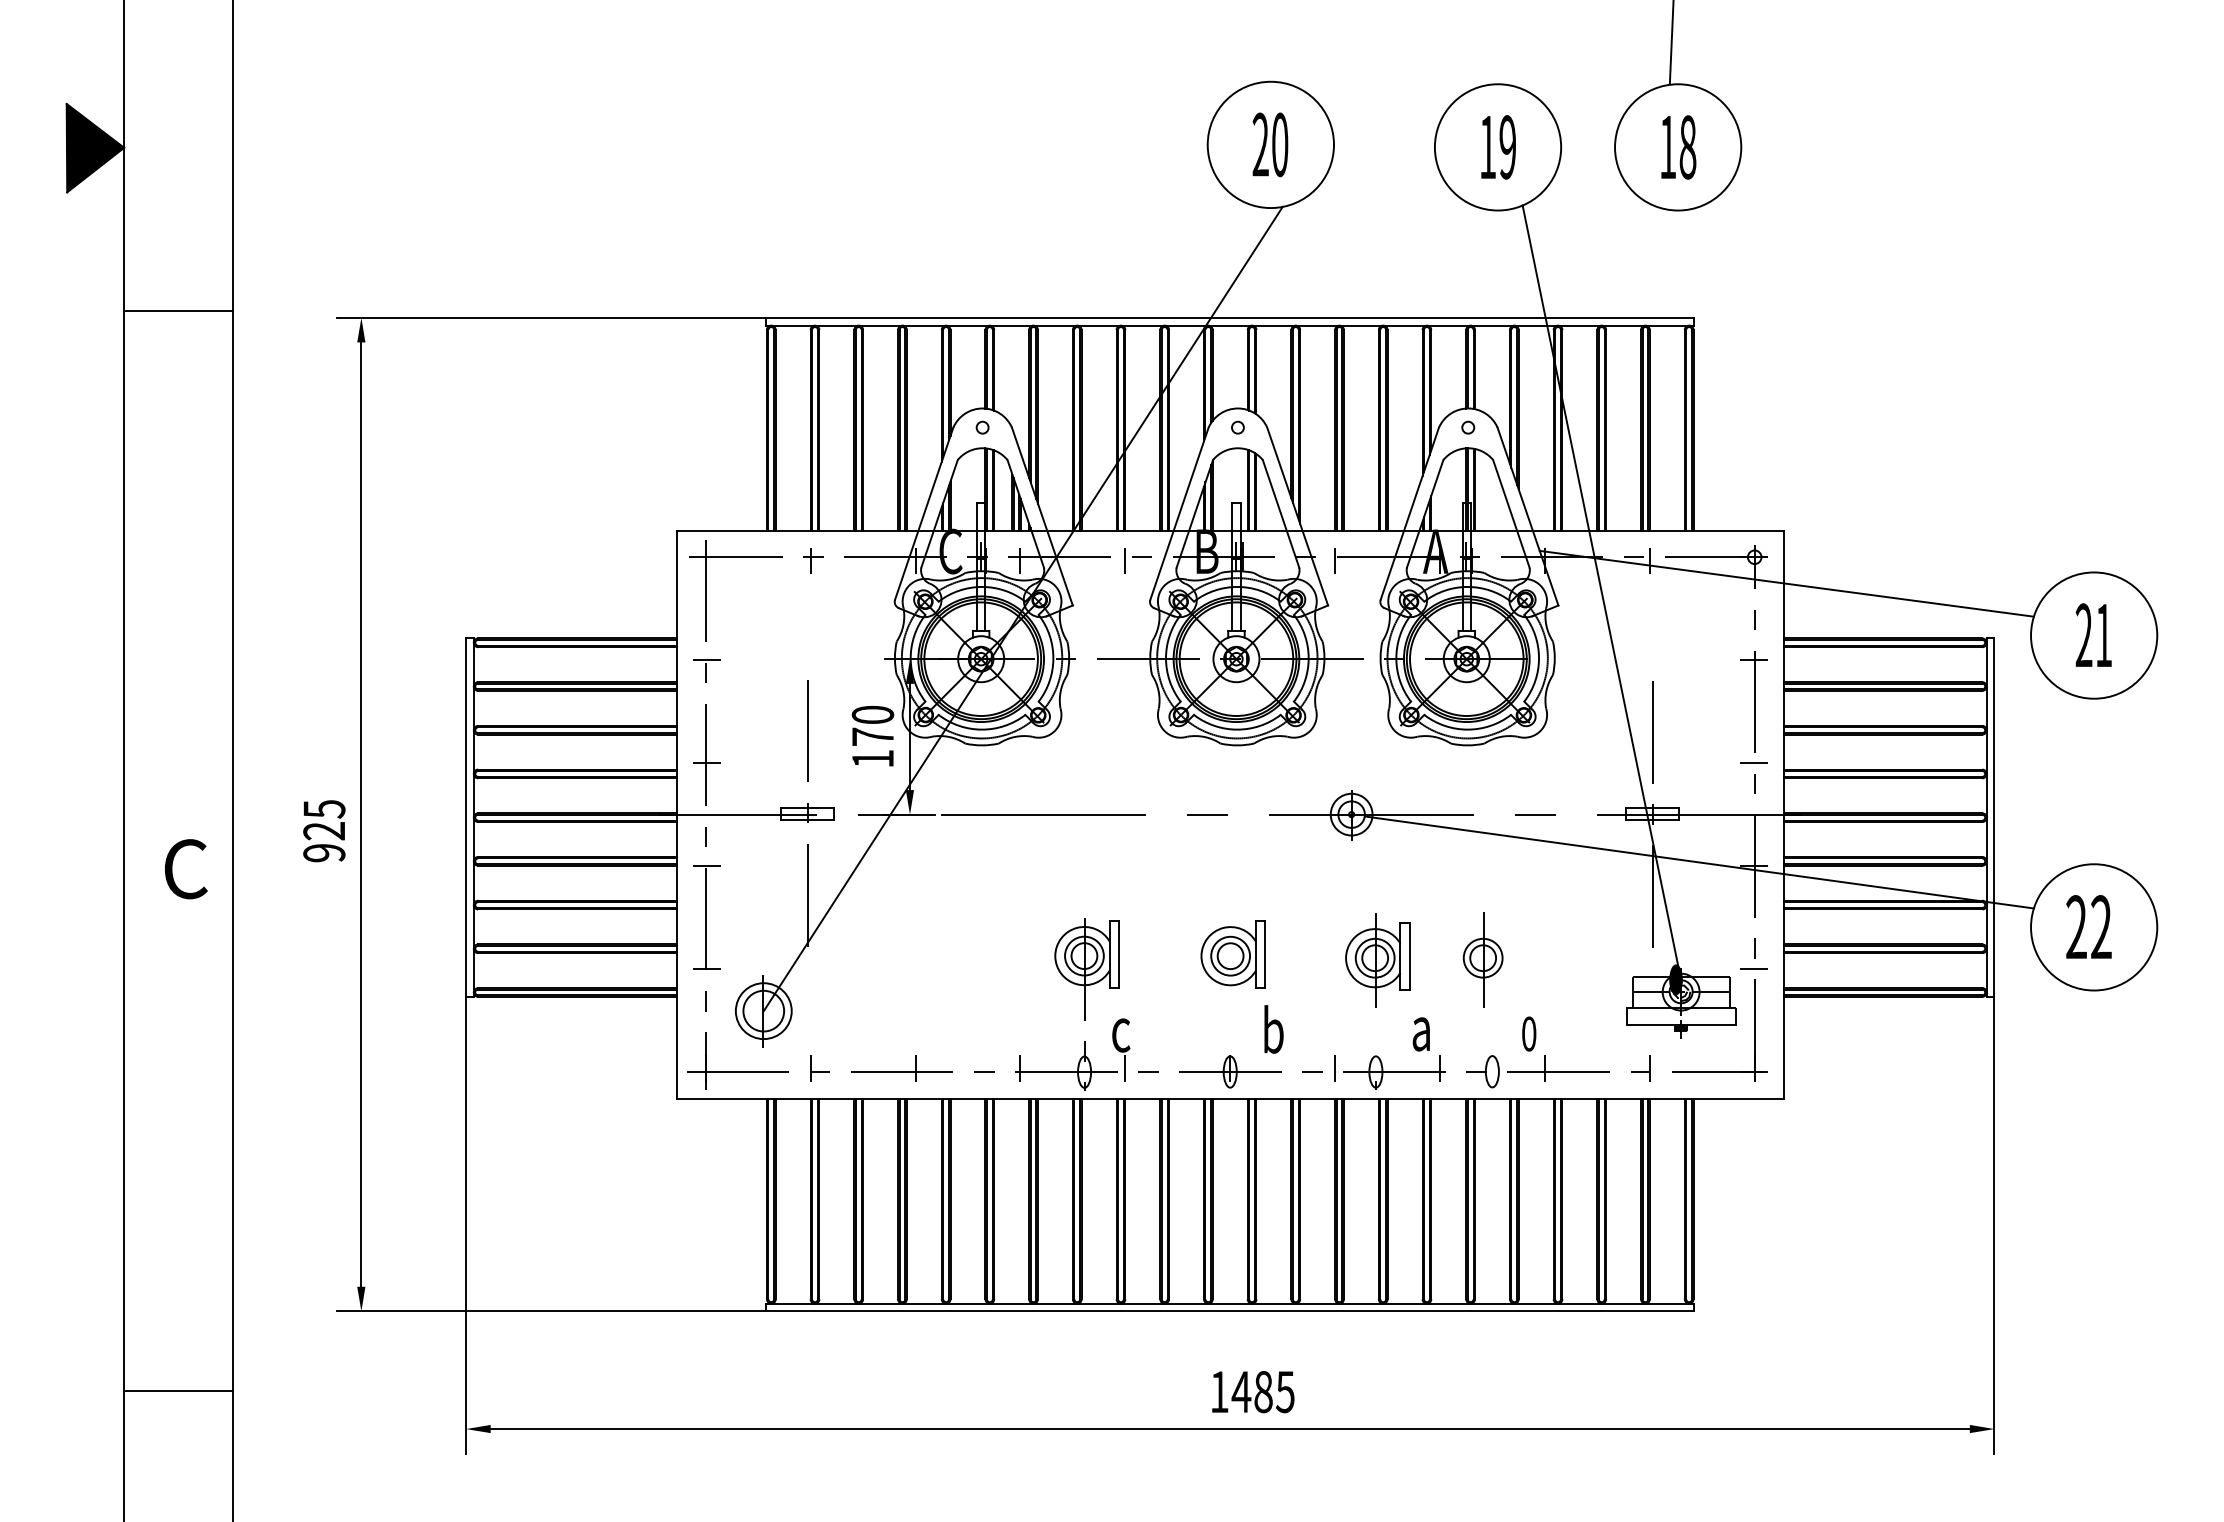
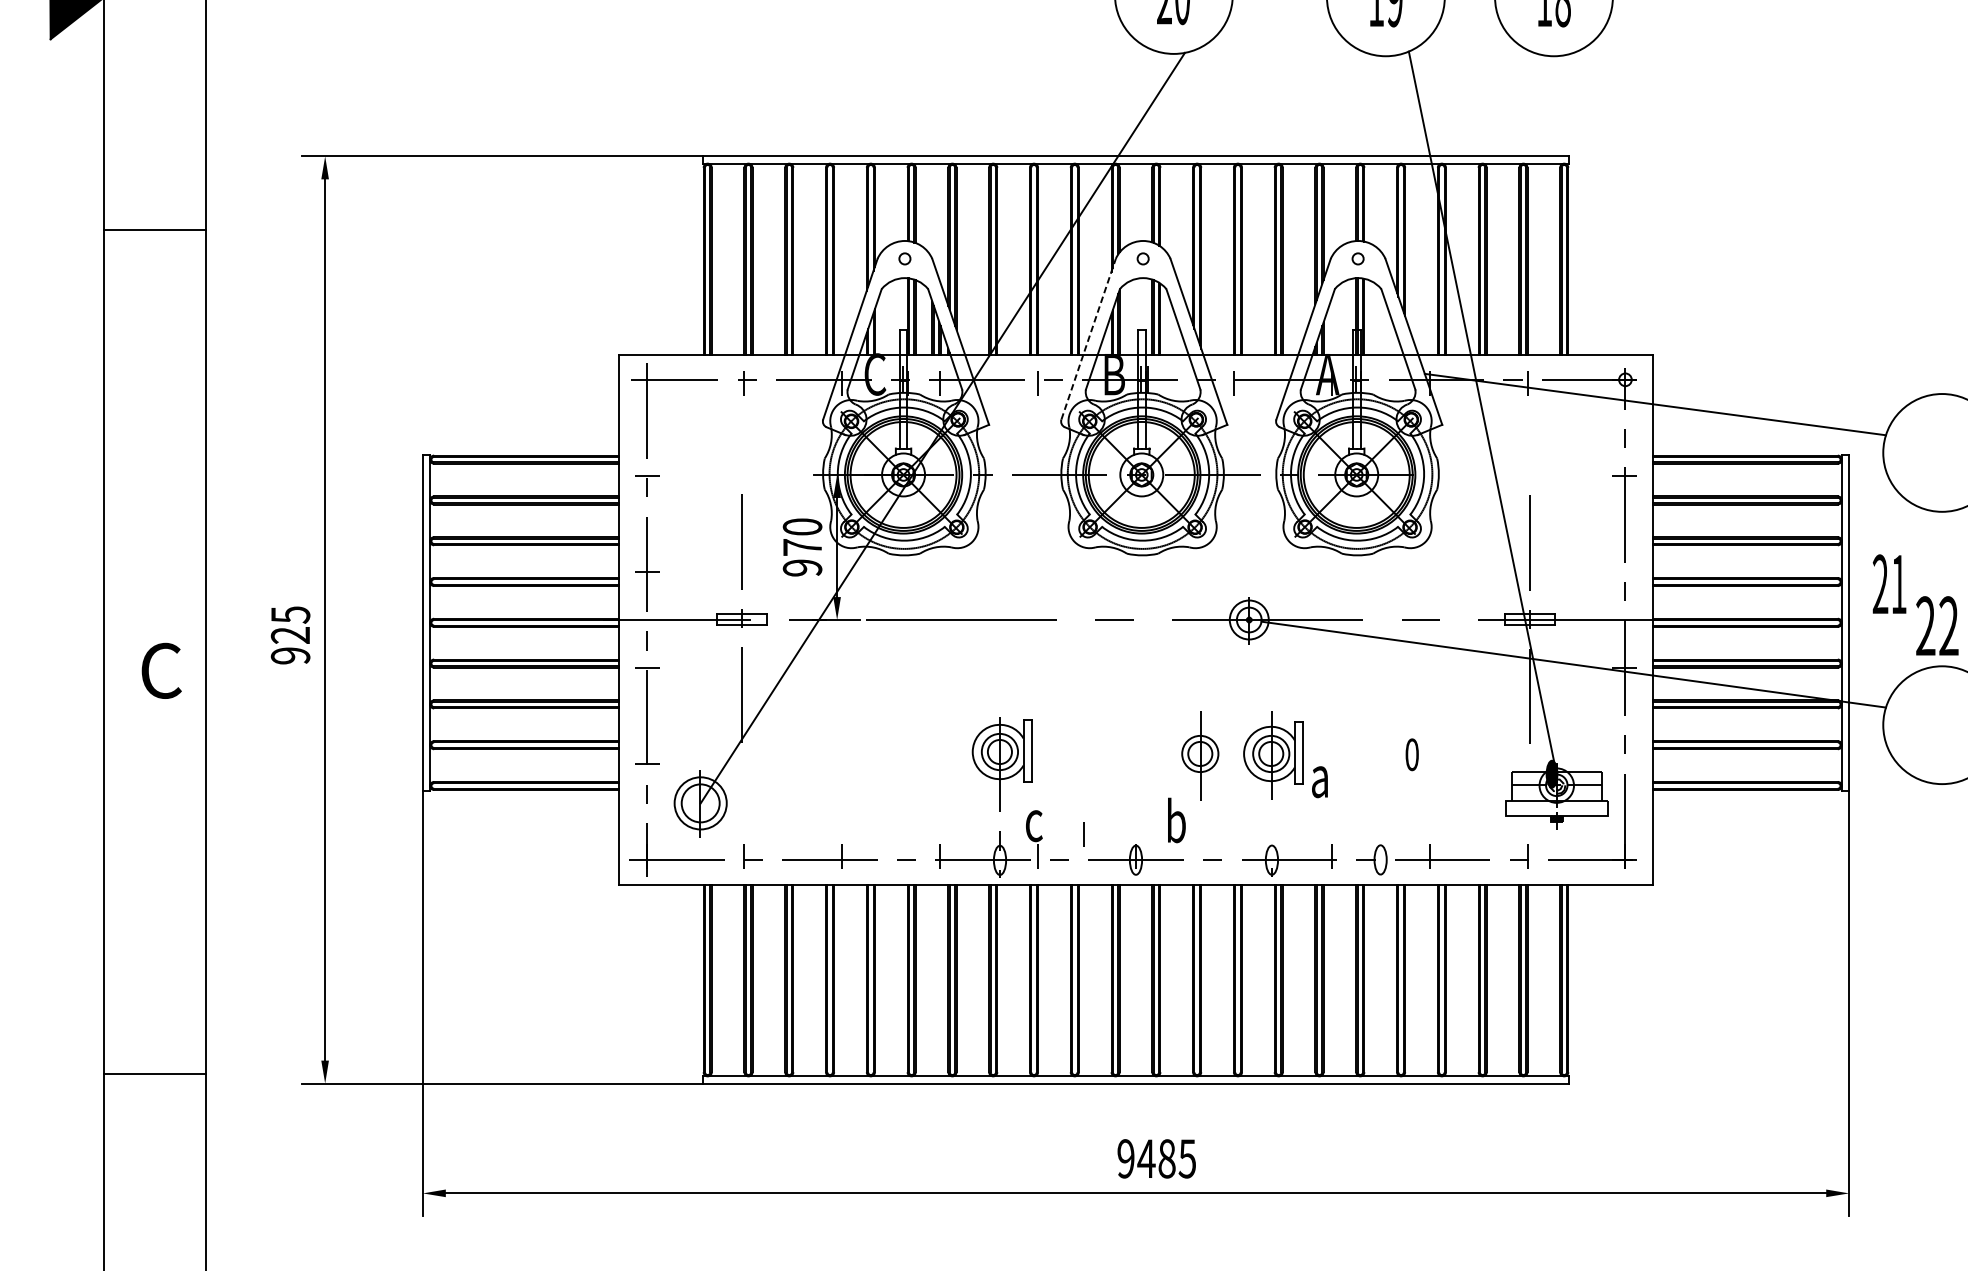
line: (178, 311) -> (154, 229), moved
line: (1179, 513) -> (1088, 338), solid -> dashed
text: (2093, 634) -> (1889, 583), moved
text: (872, 759) -> (802, 568), 170 -> 970
line: (1753, 763) -> (1624, 572), removed
text: (2088, 926) -> (1936, 625), moved
part: (1232, 954) -> (1138, 750), removed
part: (1482, 959) -> (1199, 755), moved
line: (1753, 968) -> (1624, 763), removed
text: (1529, 1033) -> (1412, 754), moved
text: (1420, 1034) -> (1319, 782), moved
line: (1334, 1068) -> (1083, 834), moved
line: (178, 1391) -> (154, 1074), moved
text: (1219, 1391) -> (1125, 1158), 1485 -> 9485

